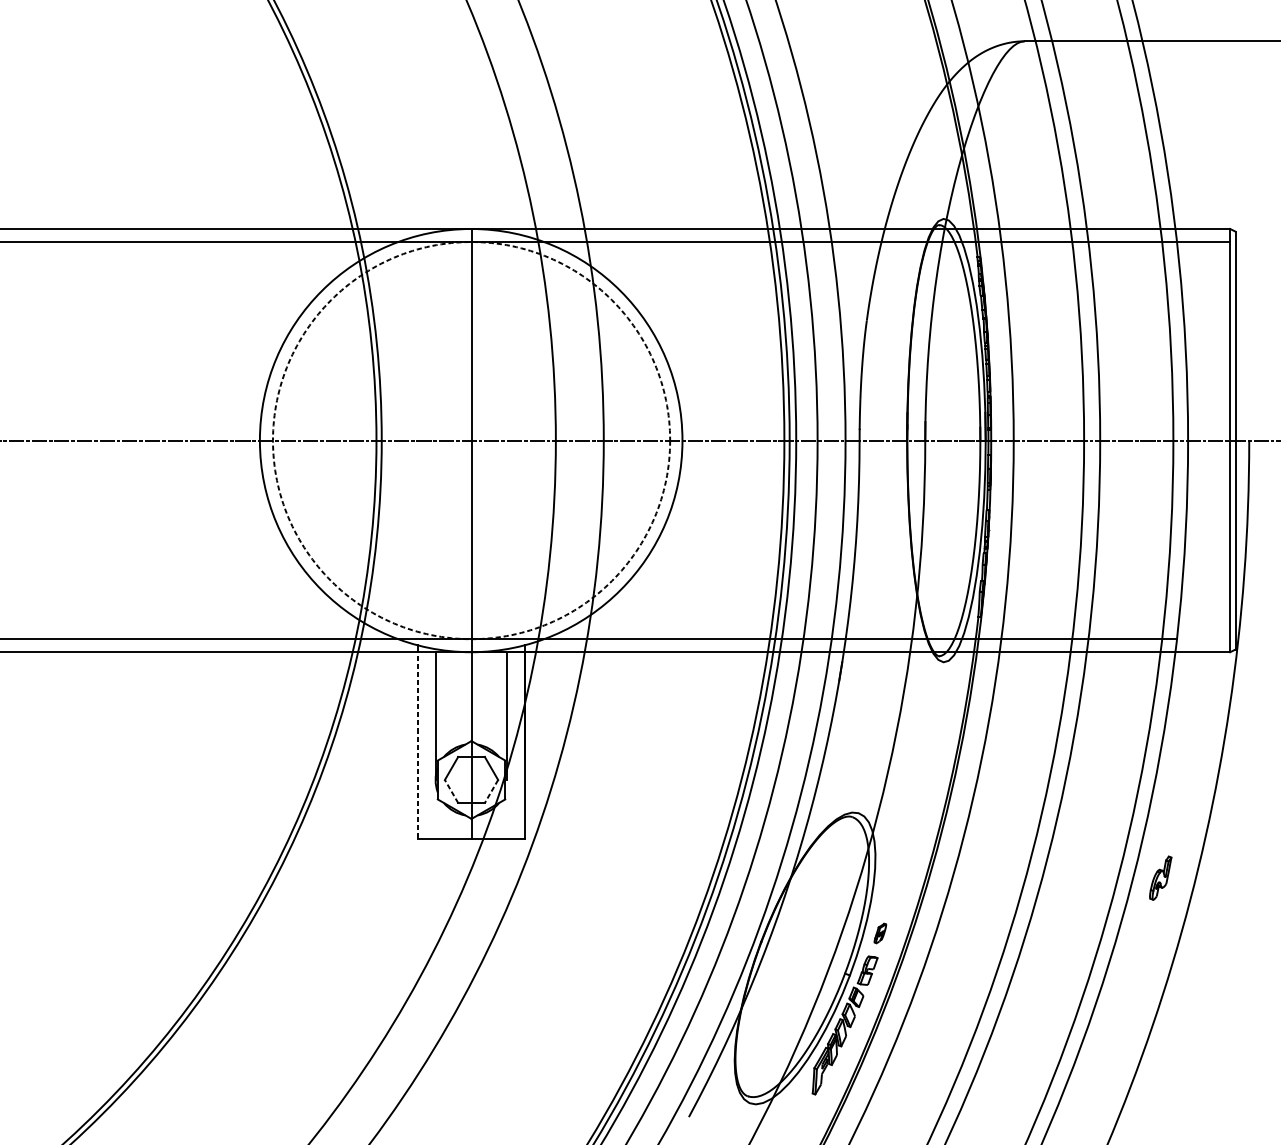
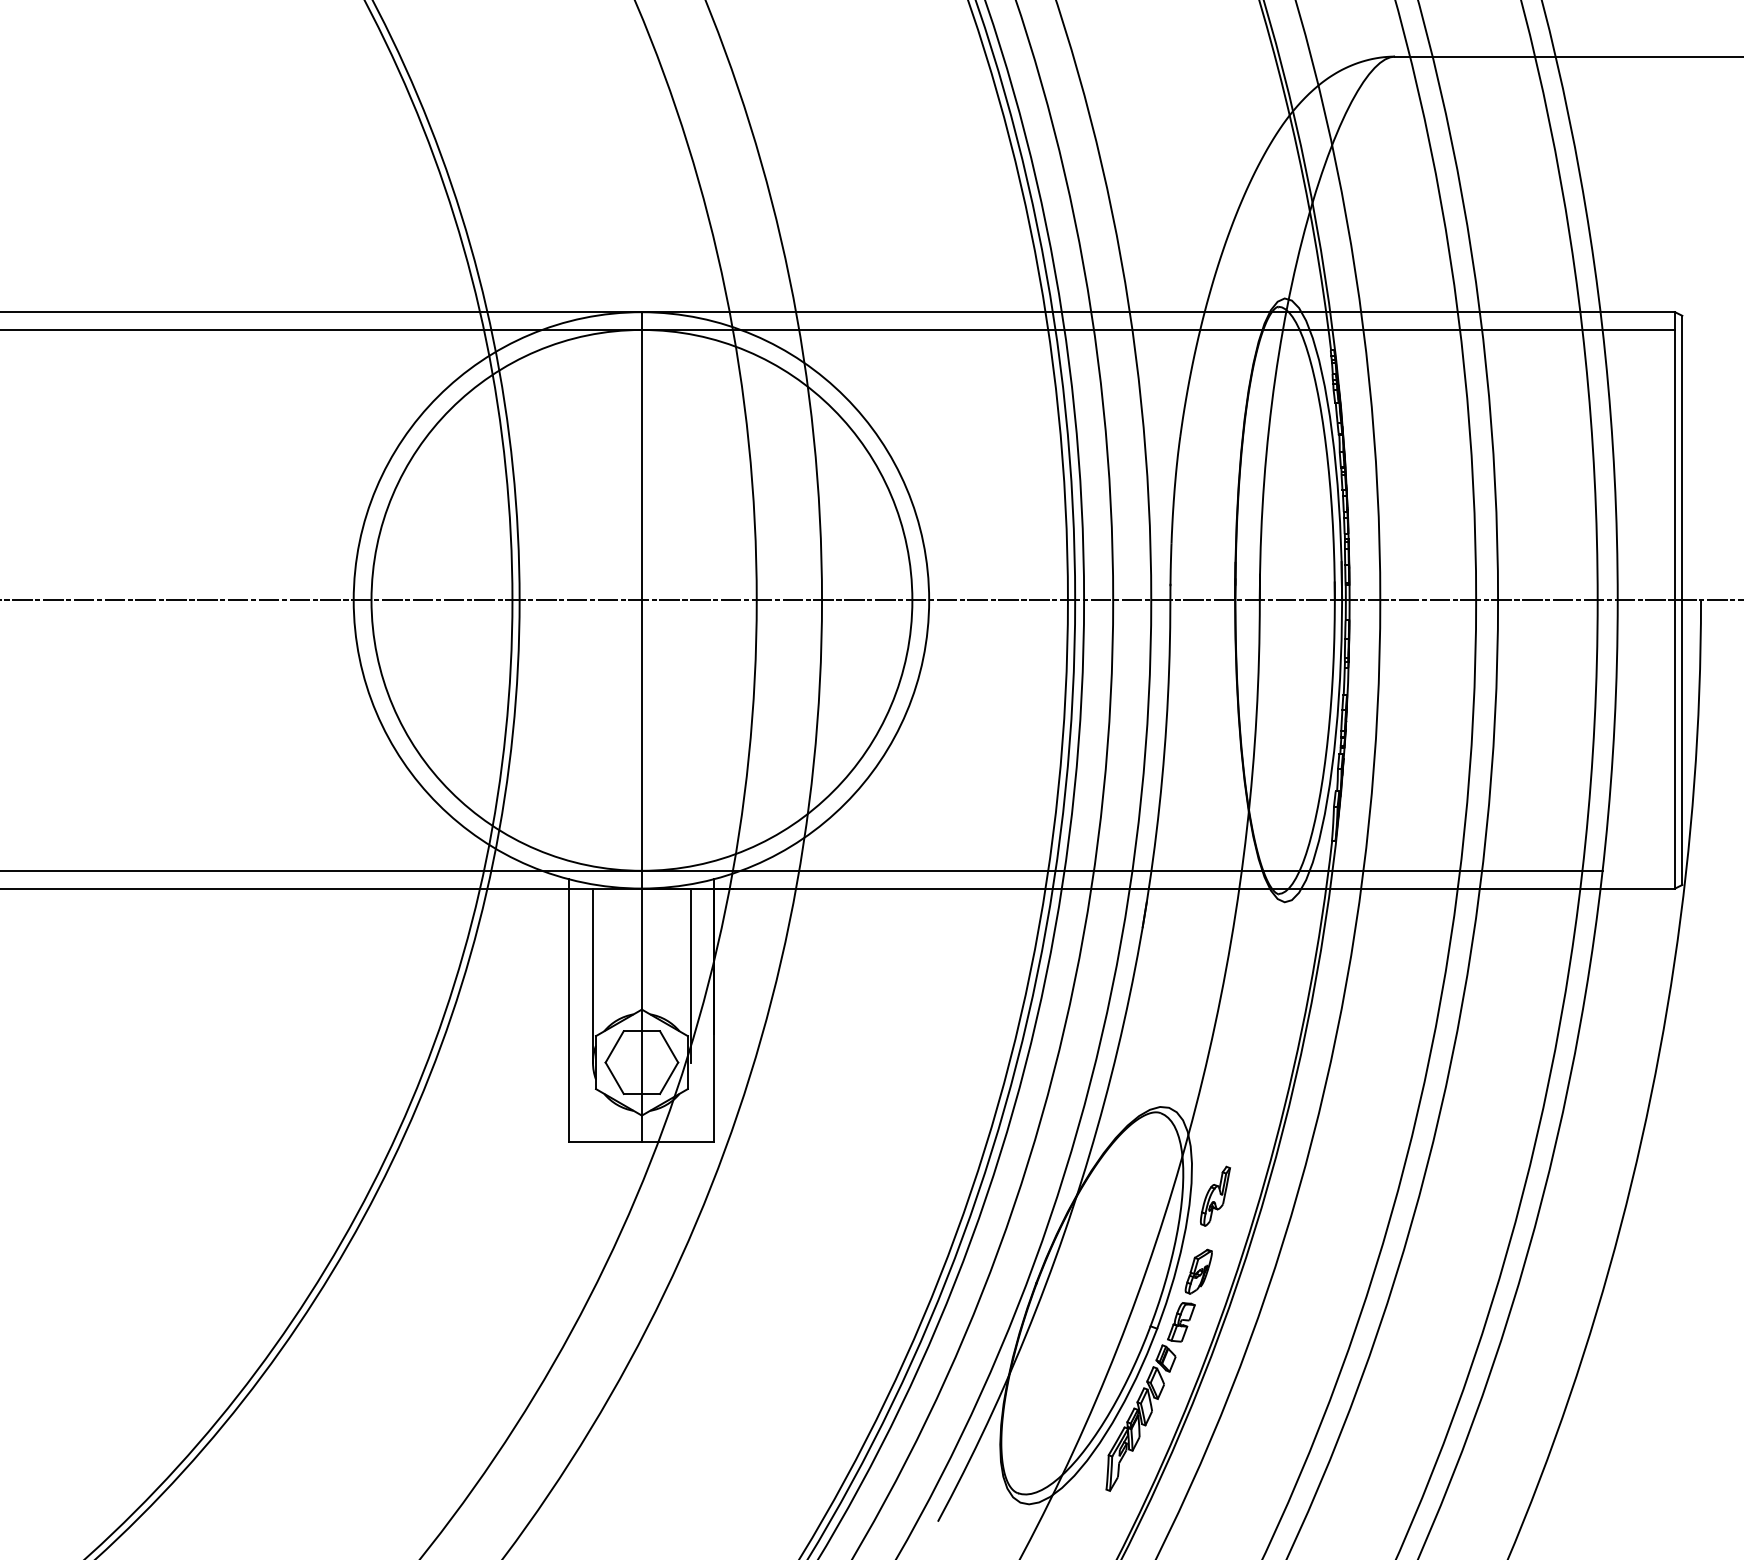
circle: (471, 439) -> (641, 599), dashed -> solid
line: (418, 745) -> (569, 1015), dashed -> solid
line: (451, 790) -> (614, 1077), dashed -> solid
line: (491, 791) -> (668, 1078), dashed -> solid
part: (1160, 877) -> (1215, 1195), moved
part: (880, 933) -> (1198, 1271), size x1.67

